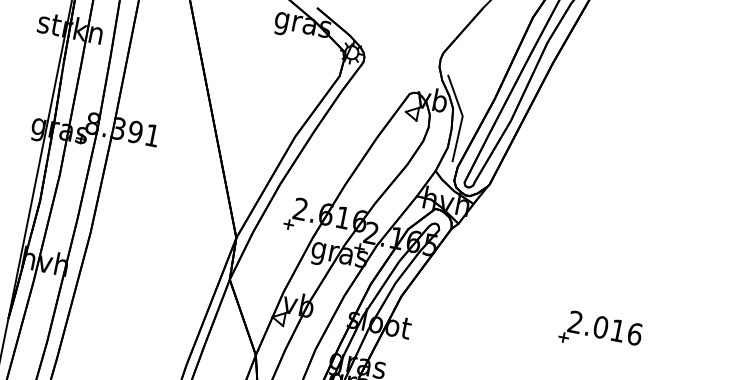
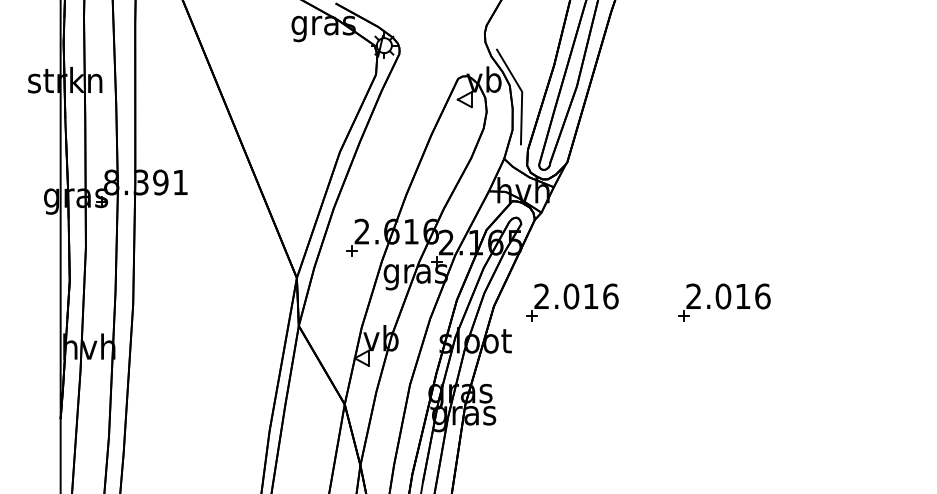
part: (469, 306) -> (572, 302), added

